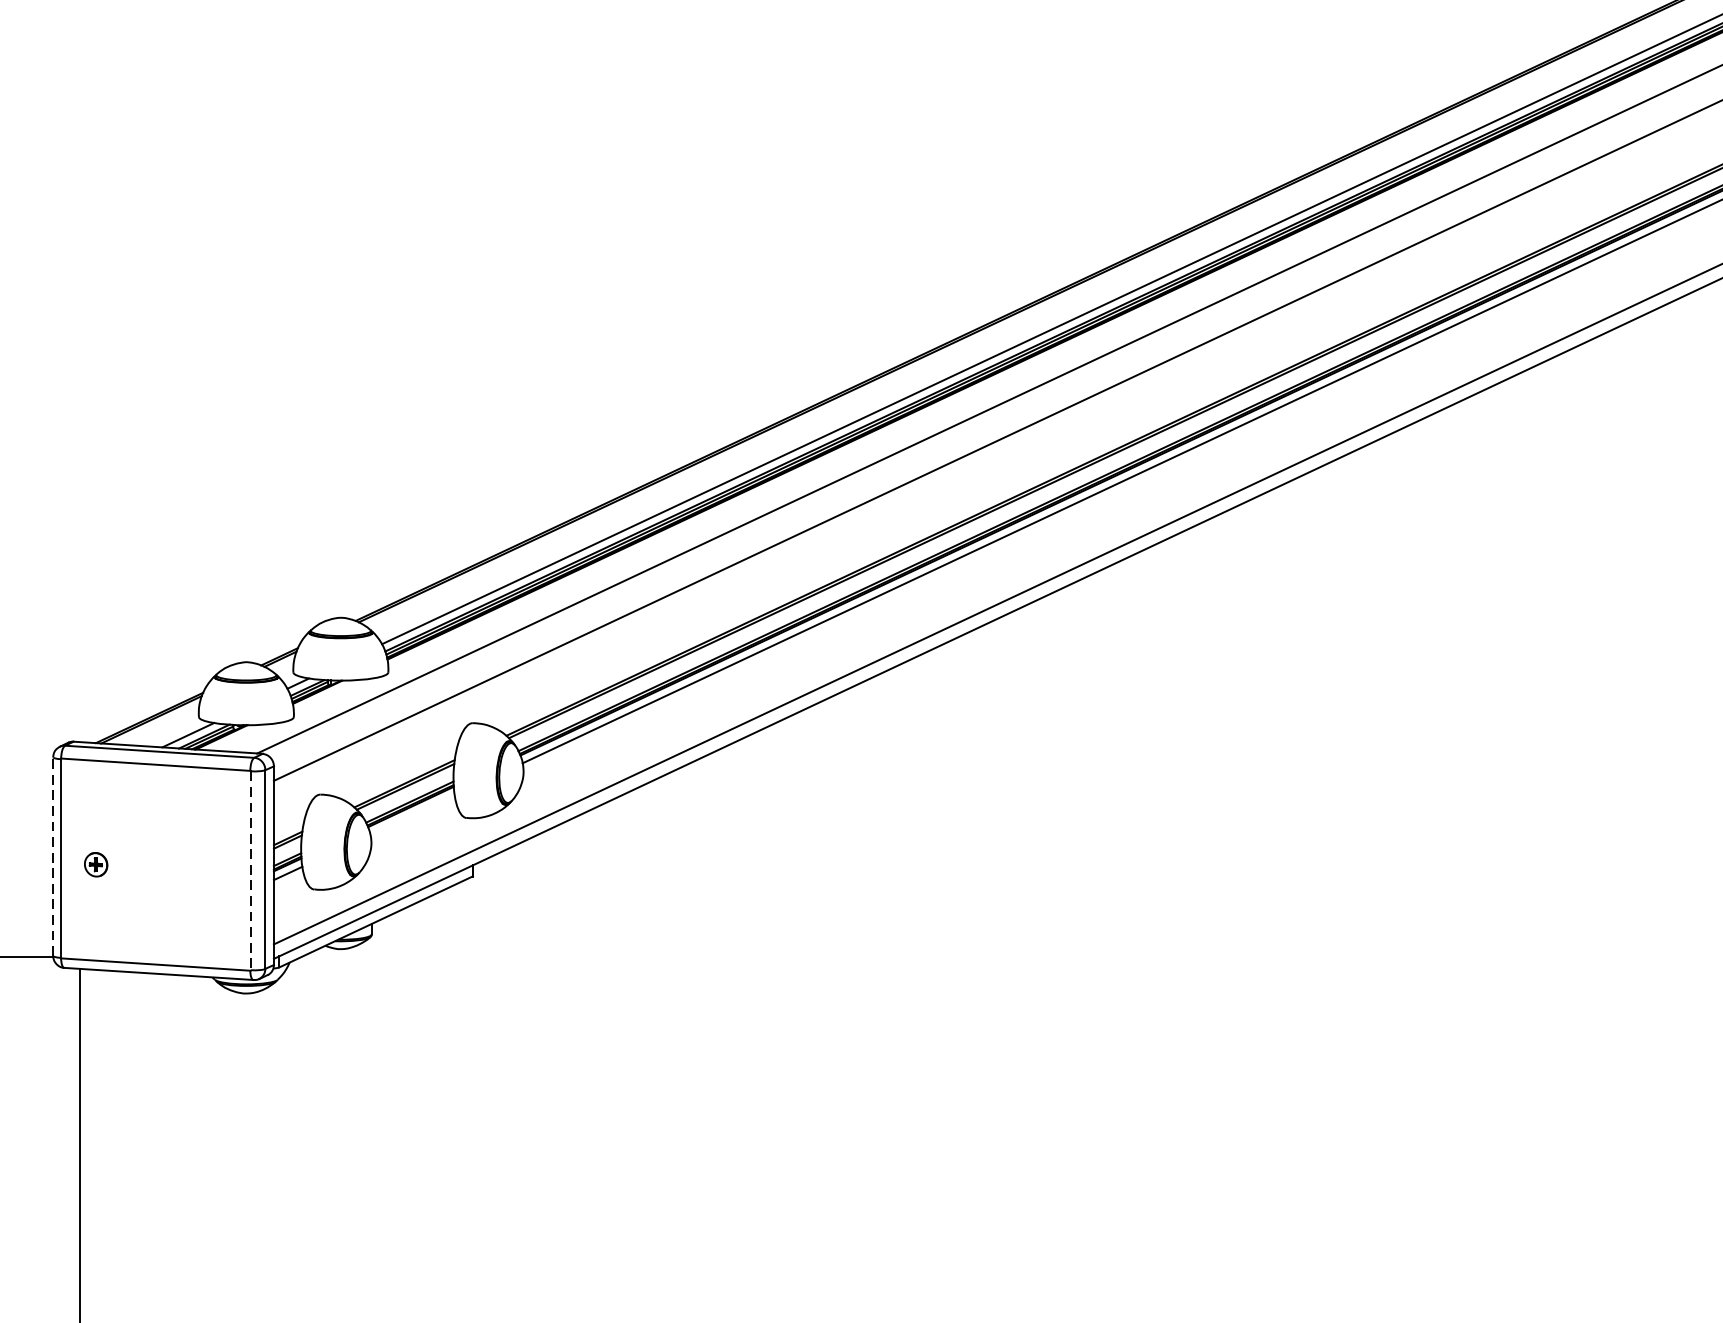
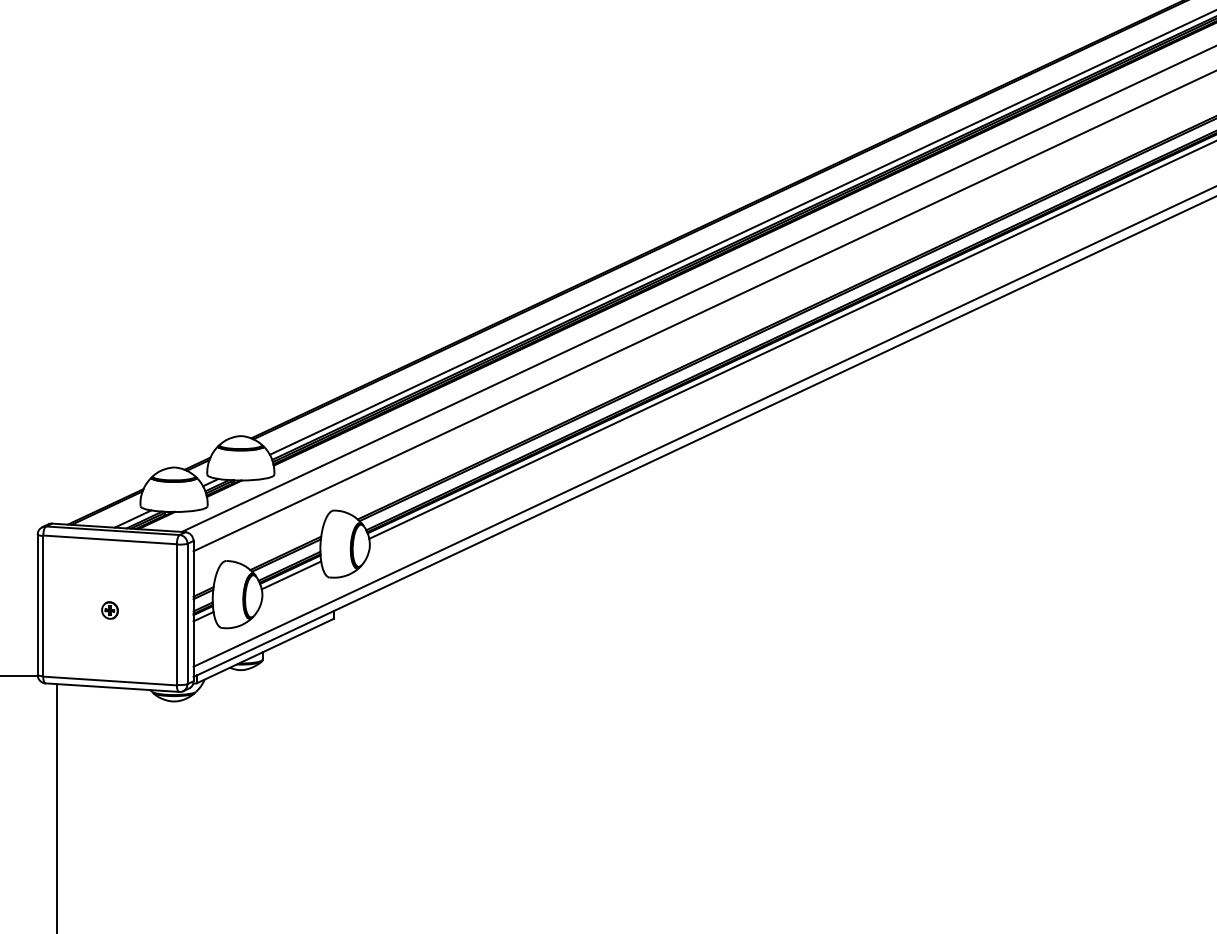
line: (412, 815) -> (291, 575), added
line: (52, 856) -> (37, 604), dashed -> solid
part: (95, 864) -> (109, 610), moved
line: (251, 871) -> (177, 615), dashed -> solid

